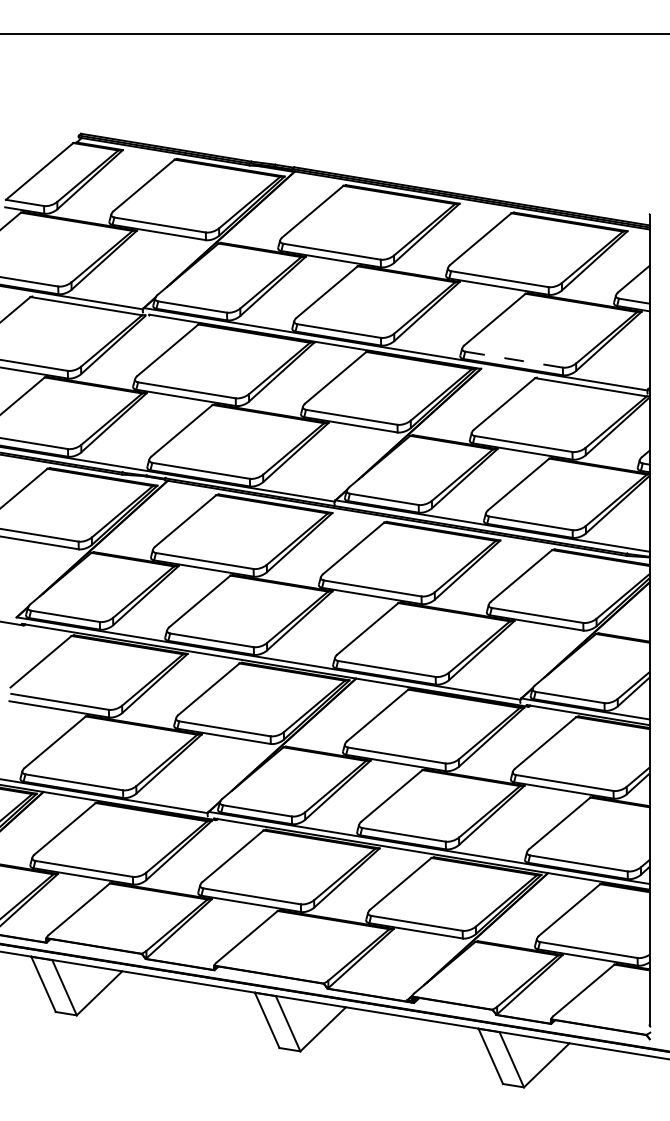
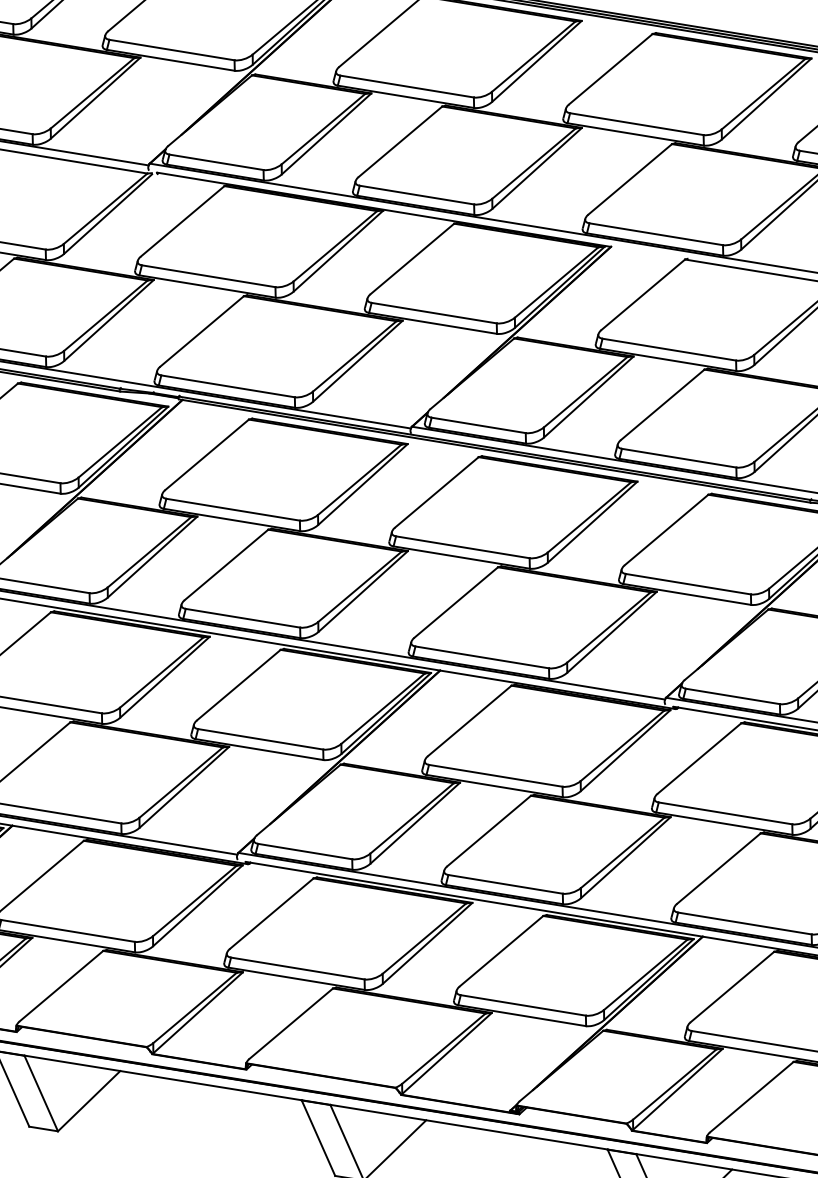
line: (513, 359) -> (655, 234), dashed -> solid

